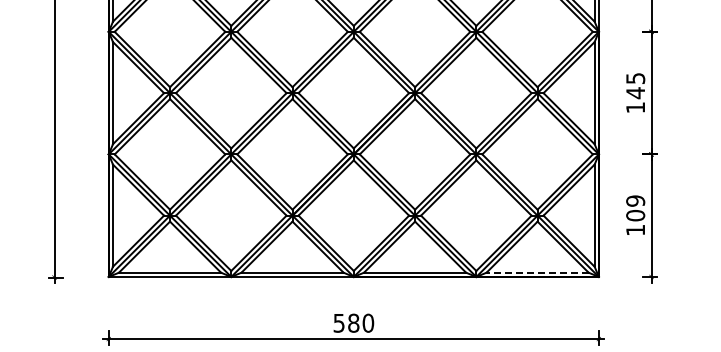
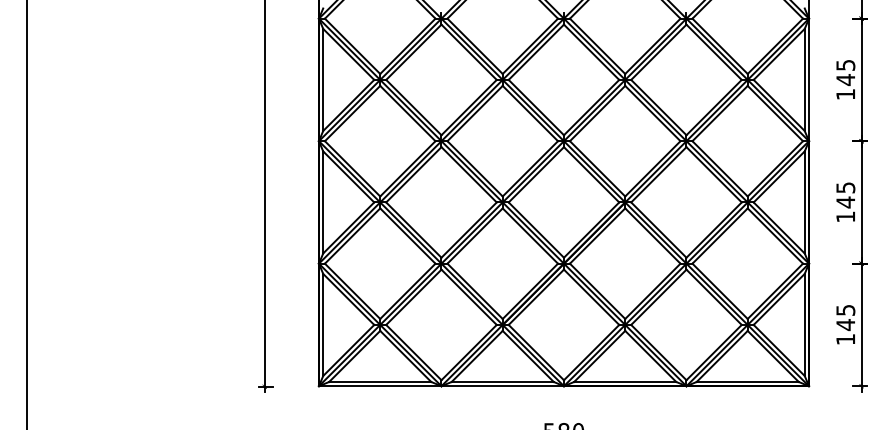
text: (635, 208) -> (845, 317), 109 -> 145
line: (537, 272) -> (747, 381), dashed -> solid

